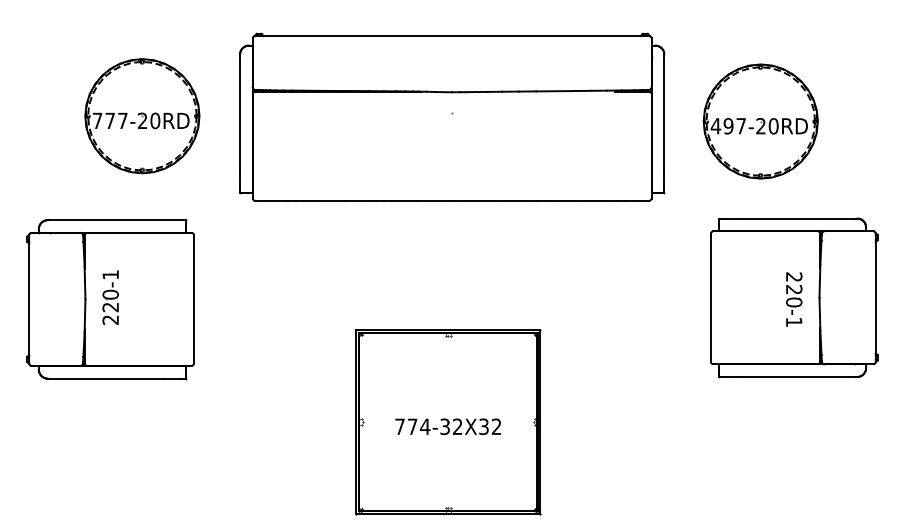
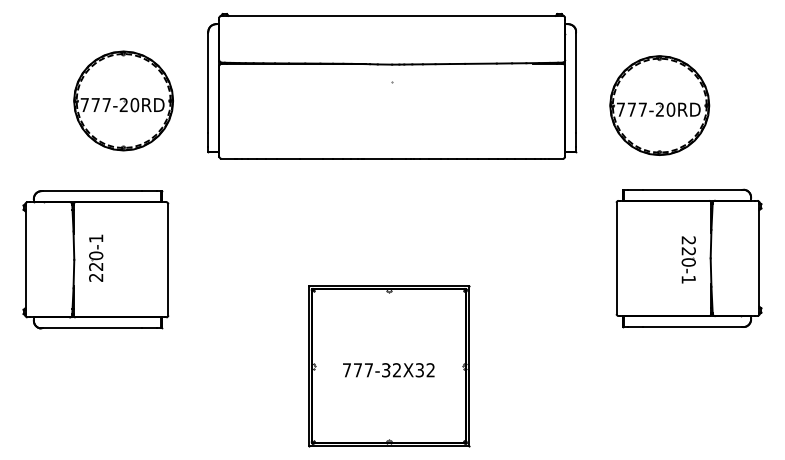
part: (452, 116) -> (392, 85), moved
text: (721, 126) -> (625, 109), 497-20RD -> 777-20RD
text: (425, 426) -> (369, 370), 774-32X32 -> 777-32X32

